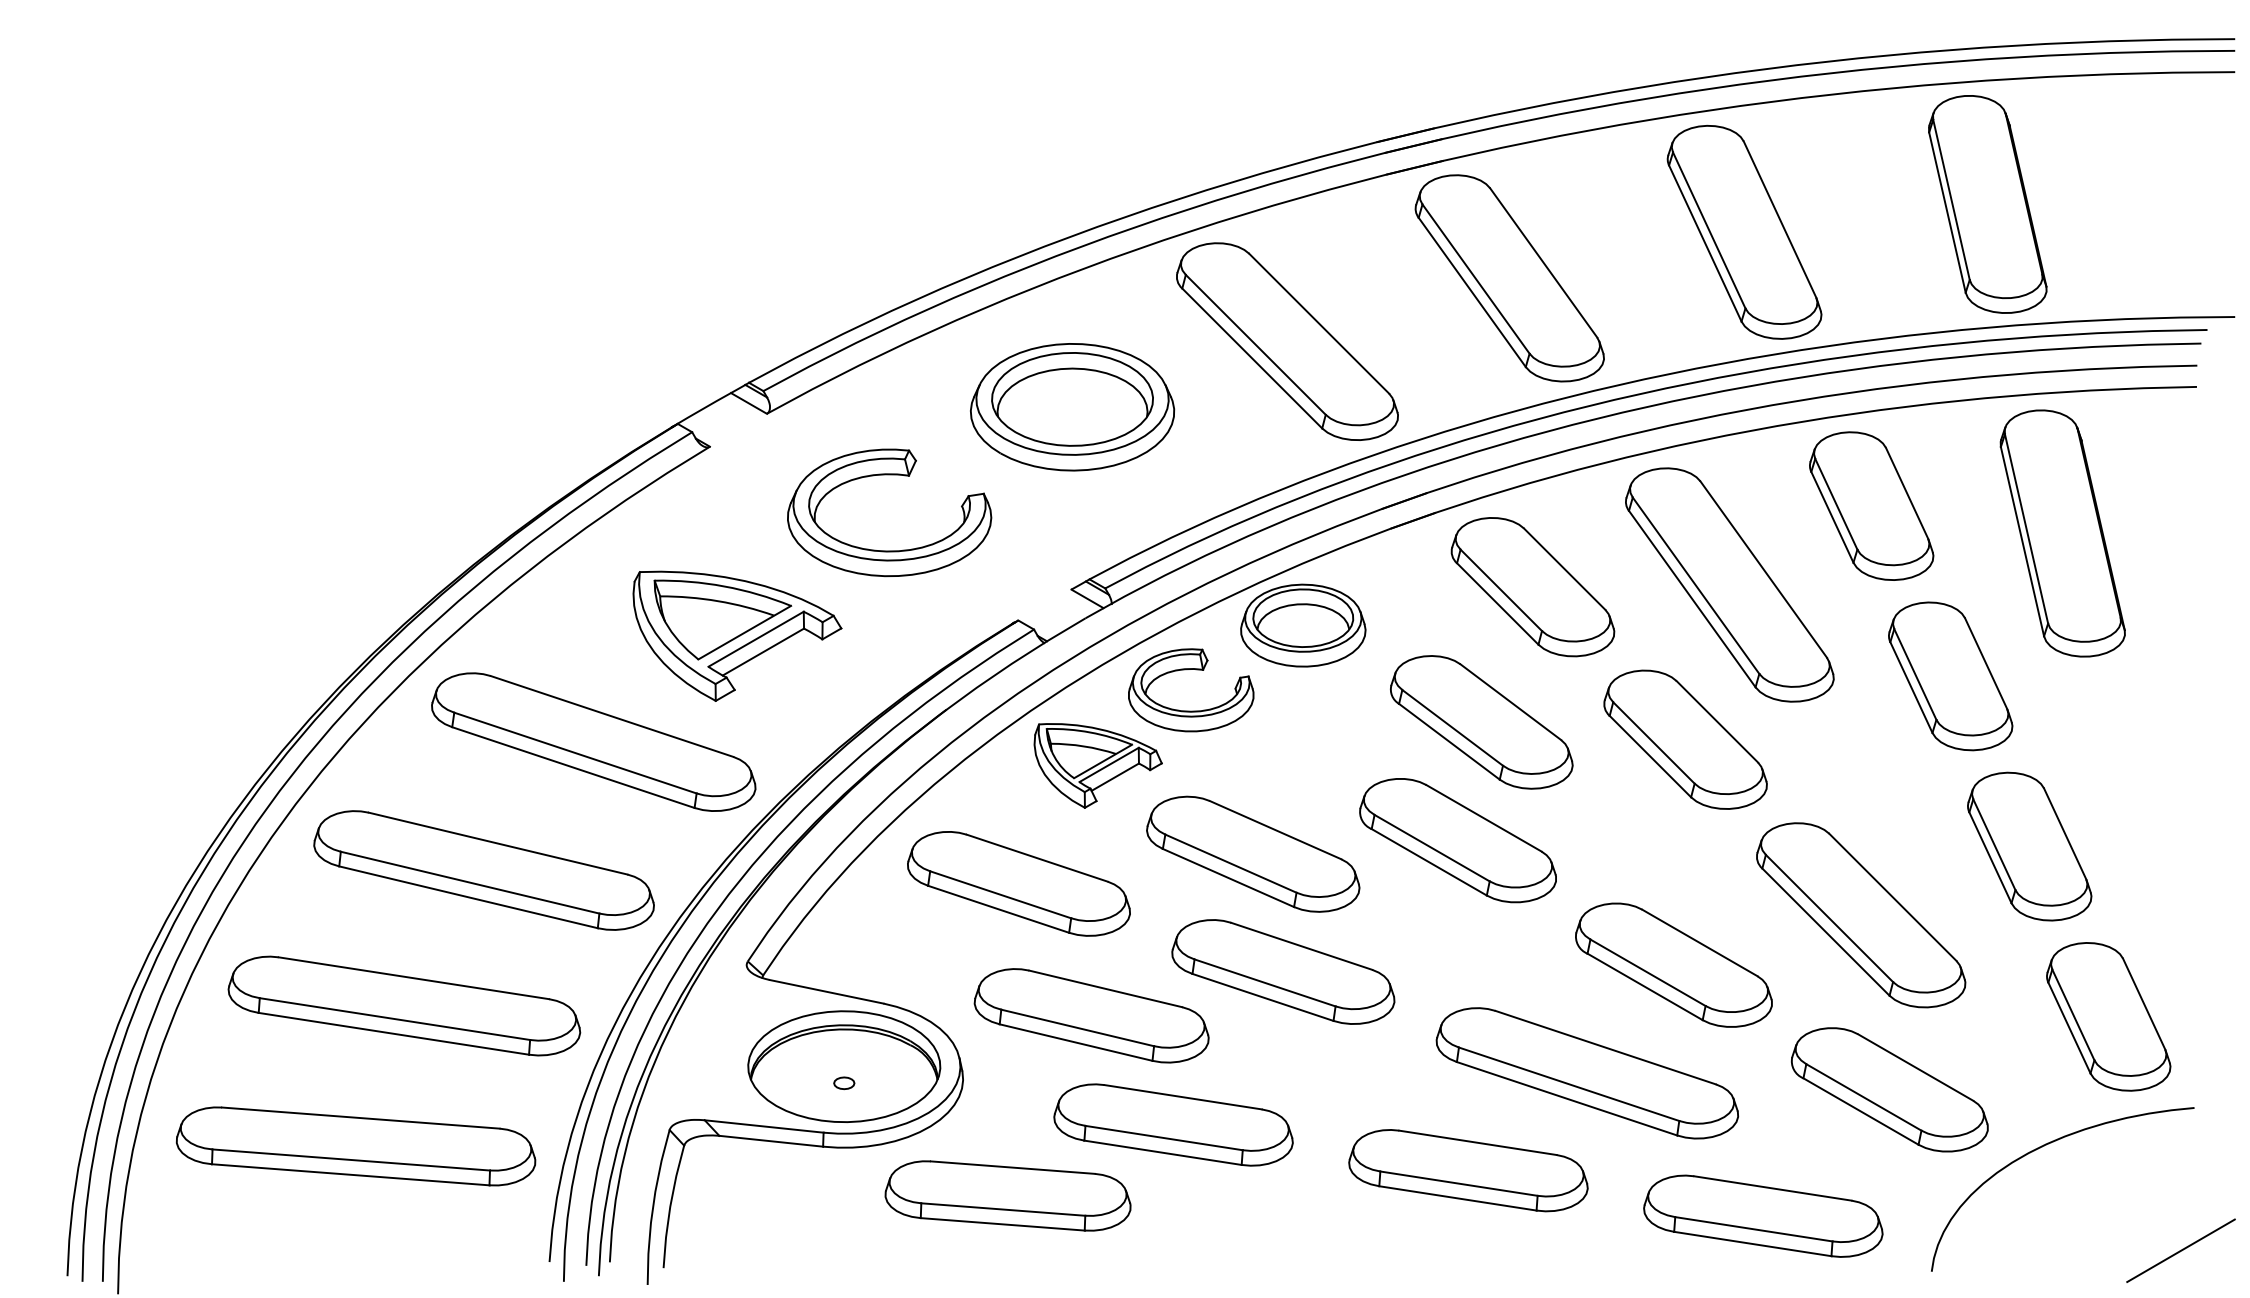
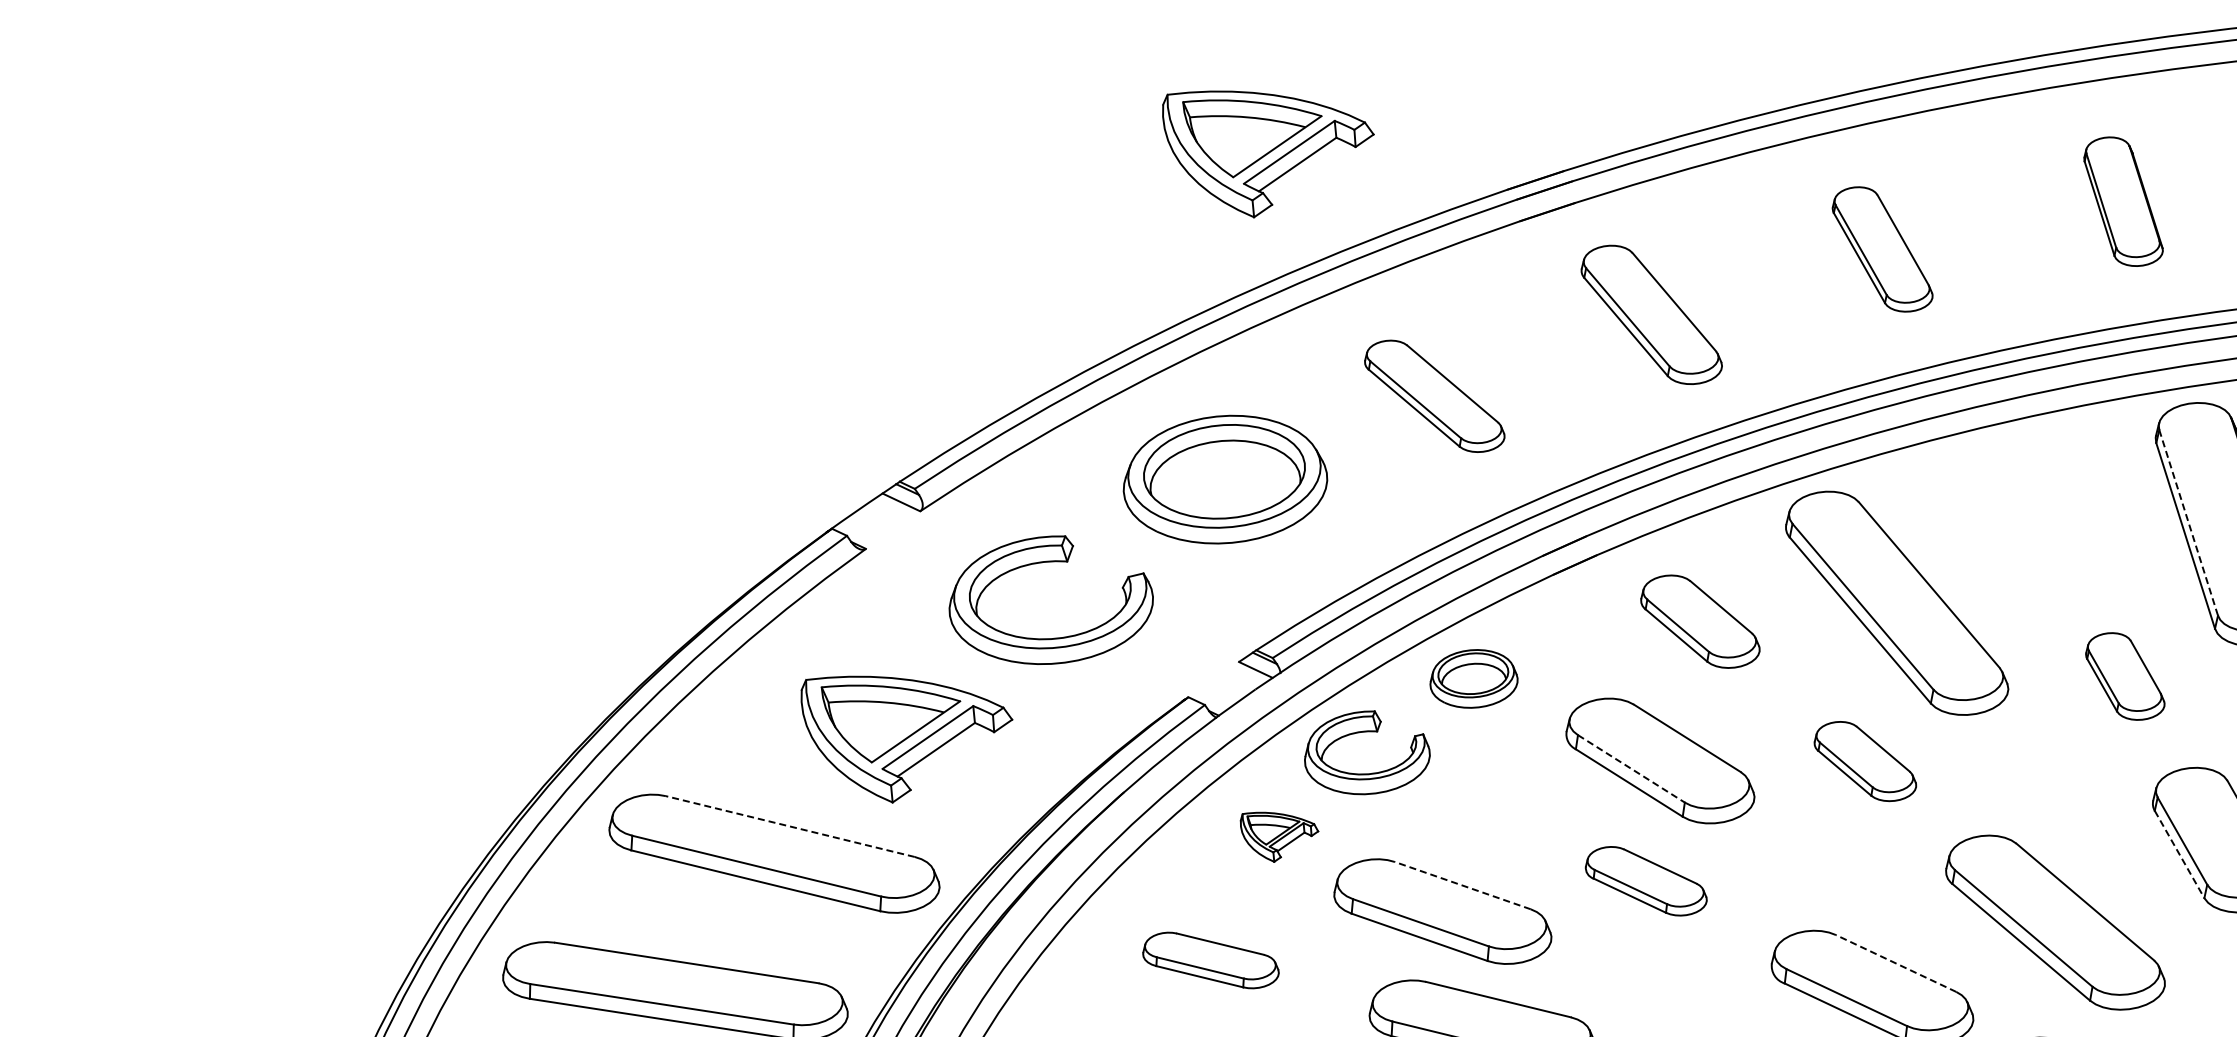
part: (1144, 83) -> (1270, 150), added
part: (1987, 204) -> (2122, 201), size x0.6
part: (1744, 231) -> (1882, 248), size x0.6
part: (1509, 278) -> (1651, 315), size x0.7
part: (1287, 341) -> (1434, 396), size x0.6
part: (1871, 505) -> (2031, 512), removed
line: (2026, 529) -> (2188, 523), solid -> dashed
part: (1532, 587) -> (1699, 622), size x0.7
part: (1303, 625) -> (1473, 678), size x0.7
part: (1950, 676) -> (2124, 676), size x0.6
line: (612, 716) -> (790, 826), solid -> dashed
line: (1452, 727) -> (1631, 768), solid -> dashed
part: (1685, 739) -> (1865, 761), size x0.6
part: (1097, 765) -> (1279, 835), size x0.6
line: (1275, 830) -> (1462, 886), solid -> dashed
part: (1457, 840) -> (1645, 881), size x0.6
line: (1990, 858) -> (2179, 855), solid -> dashed
part: (1018, 883) -> (1210, 960), size x0.6
line: (1699, 942) -> (1895, 963), solid -> dashed

